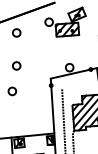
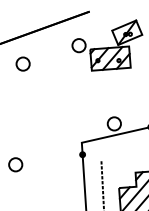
part: (16, 65) -> (22, 120), removed

